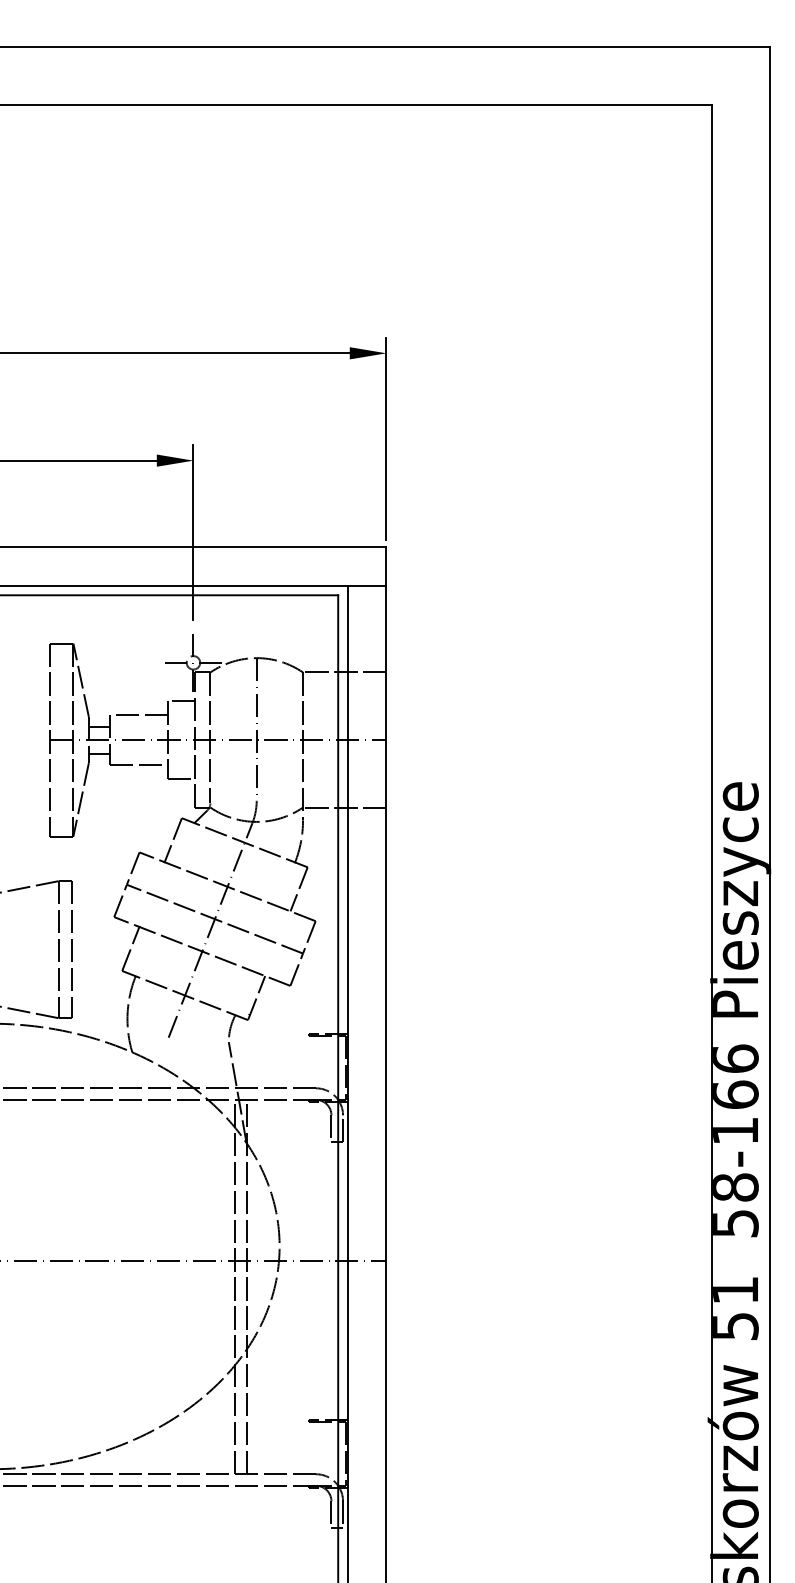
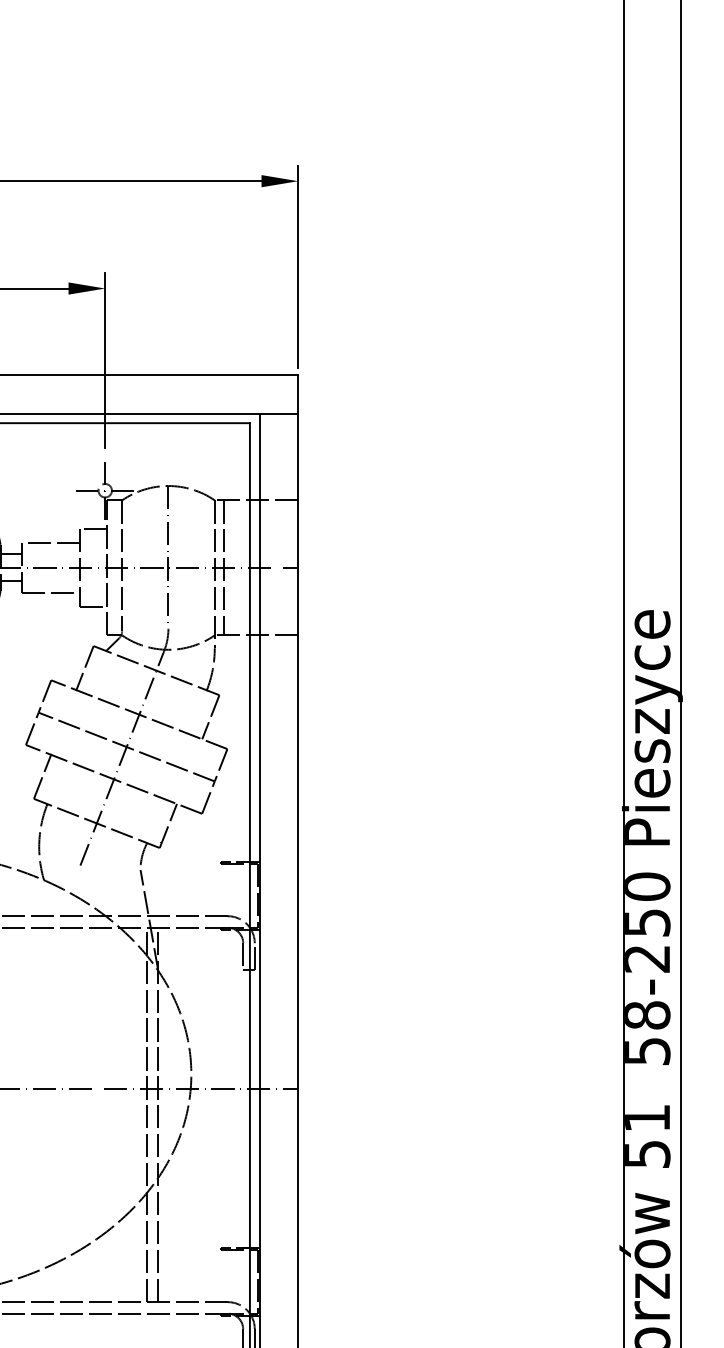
line: (312, 739) -> (224, 567), added
text: (735, 1094) -> (647, 922), 58-166 -> 58-250

